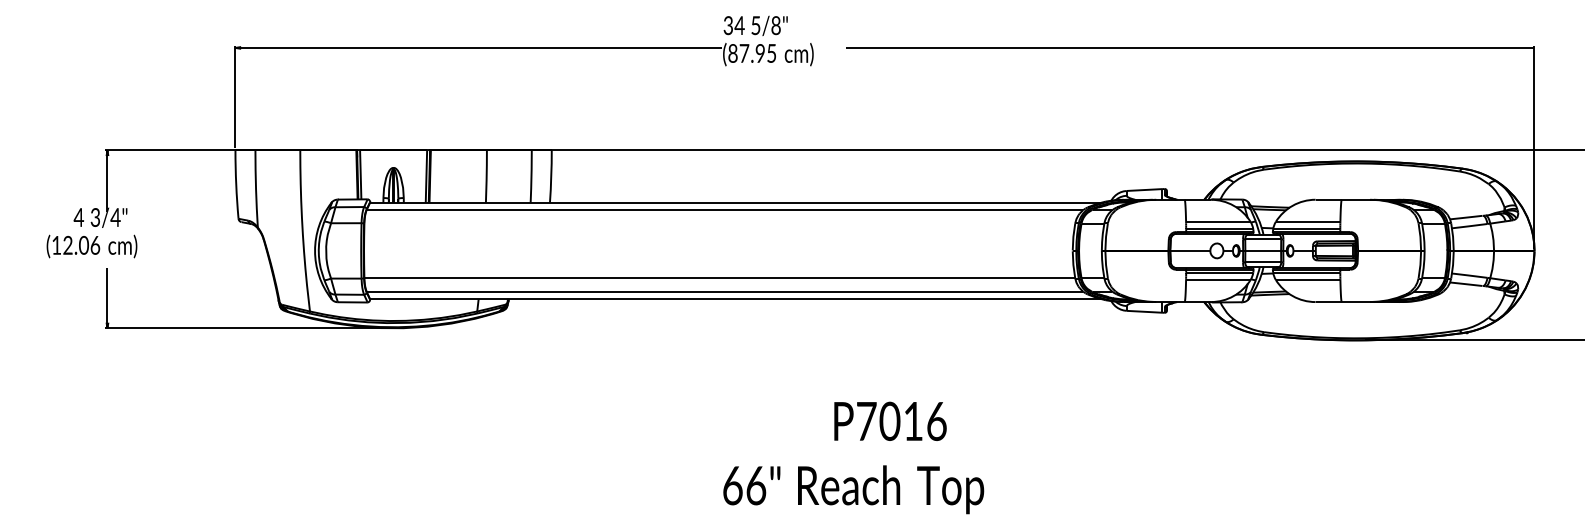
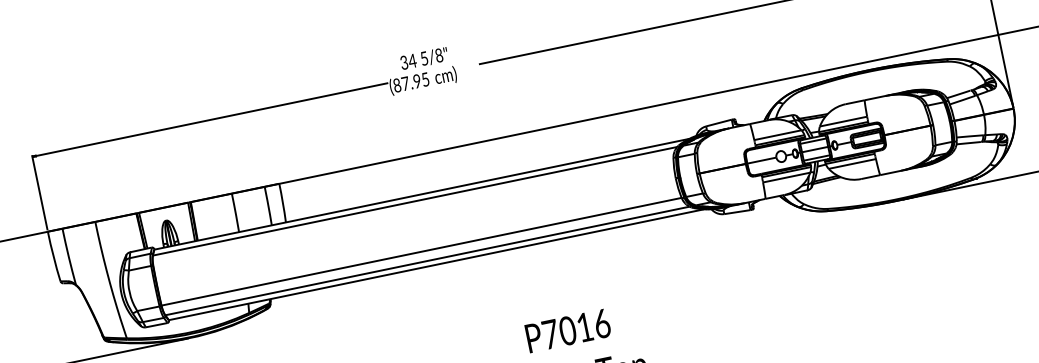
text: (755, 25) -> (424, 58), moved

